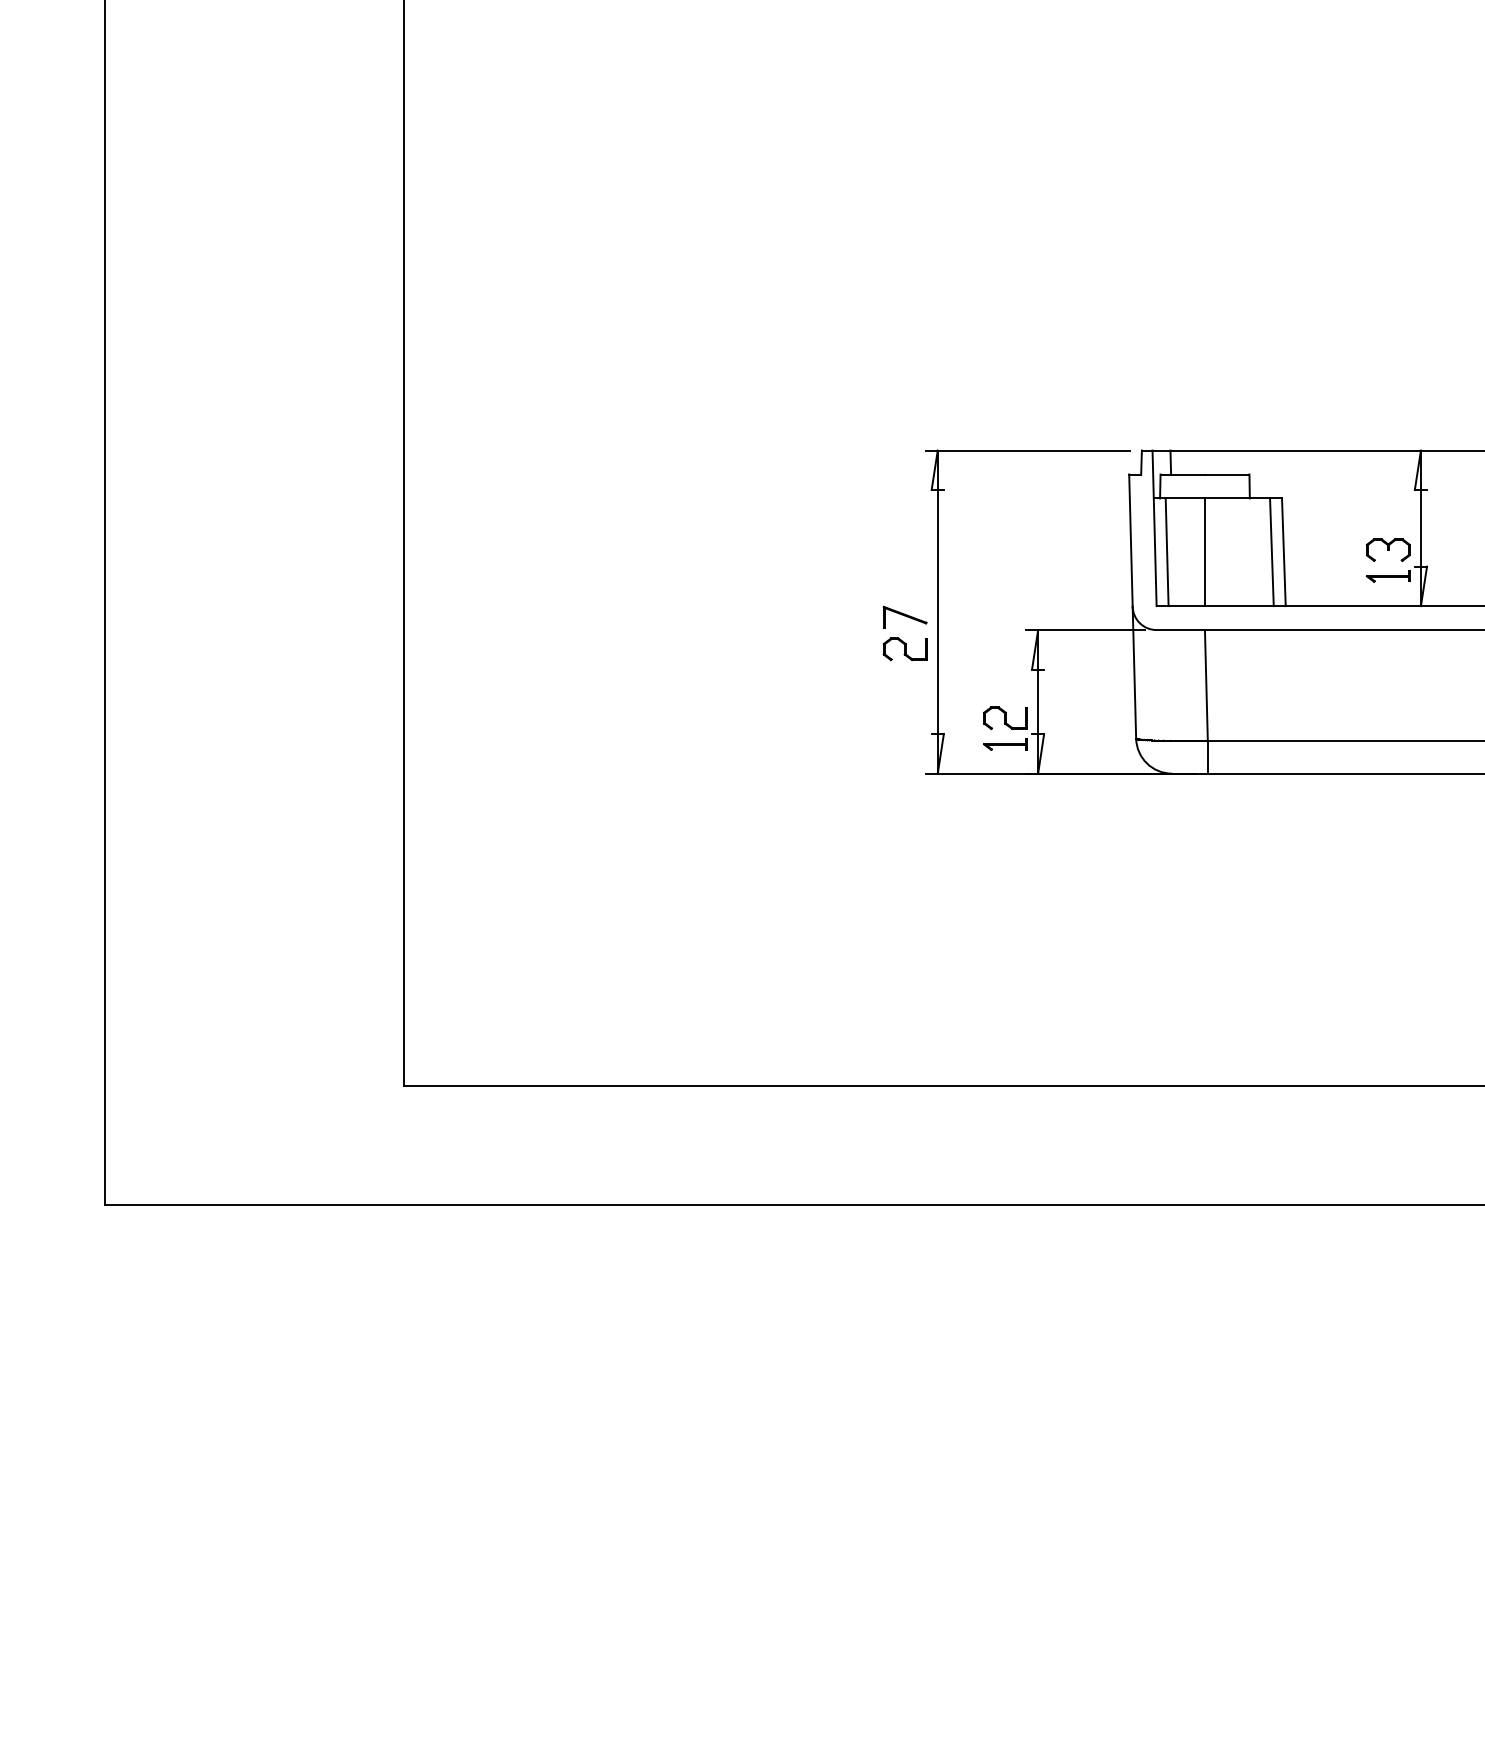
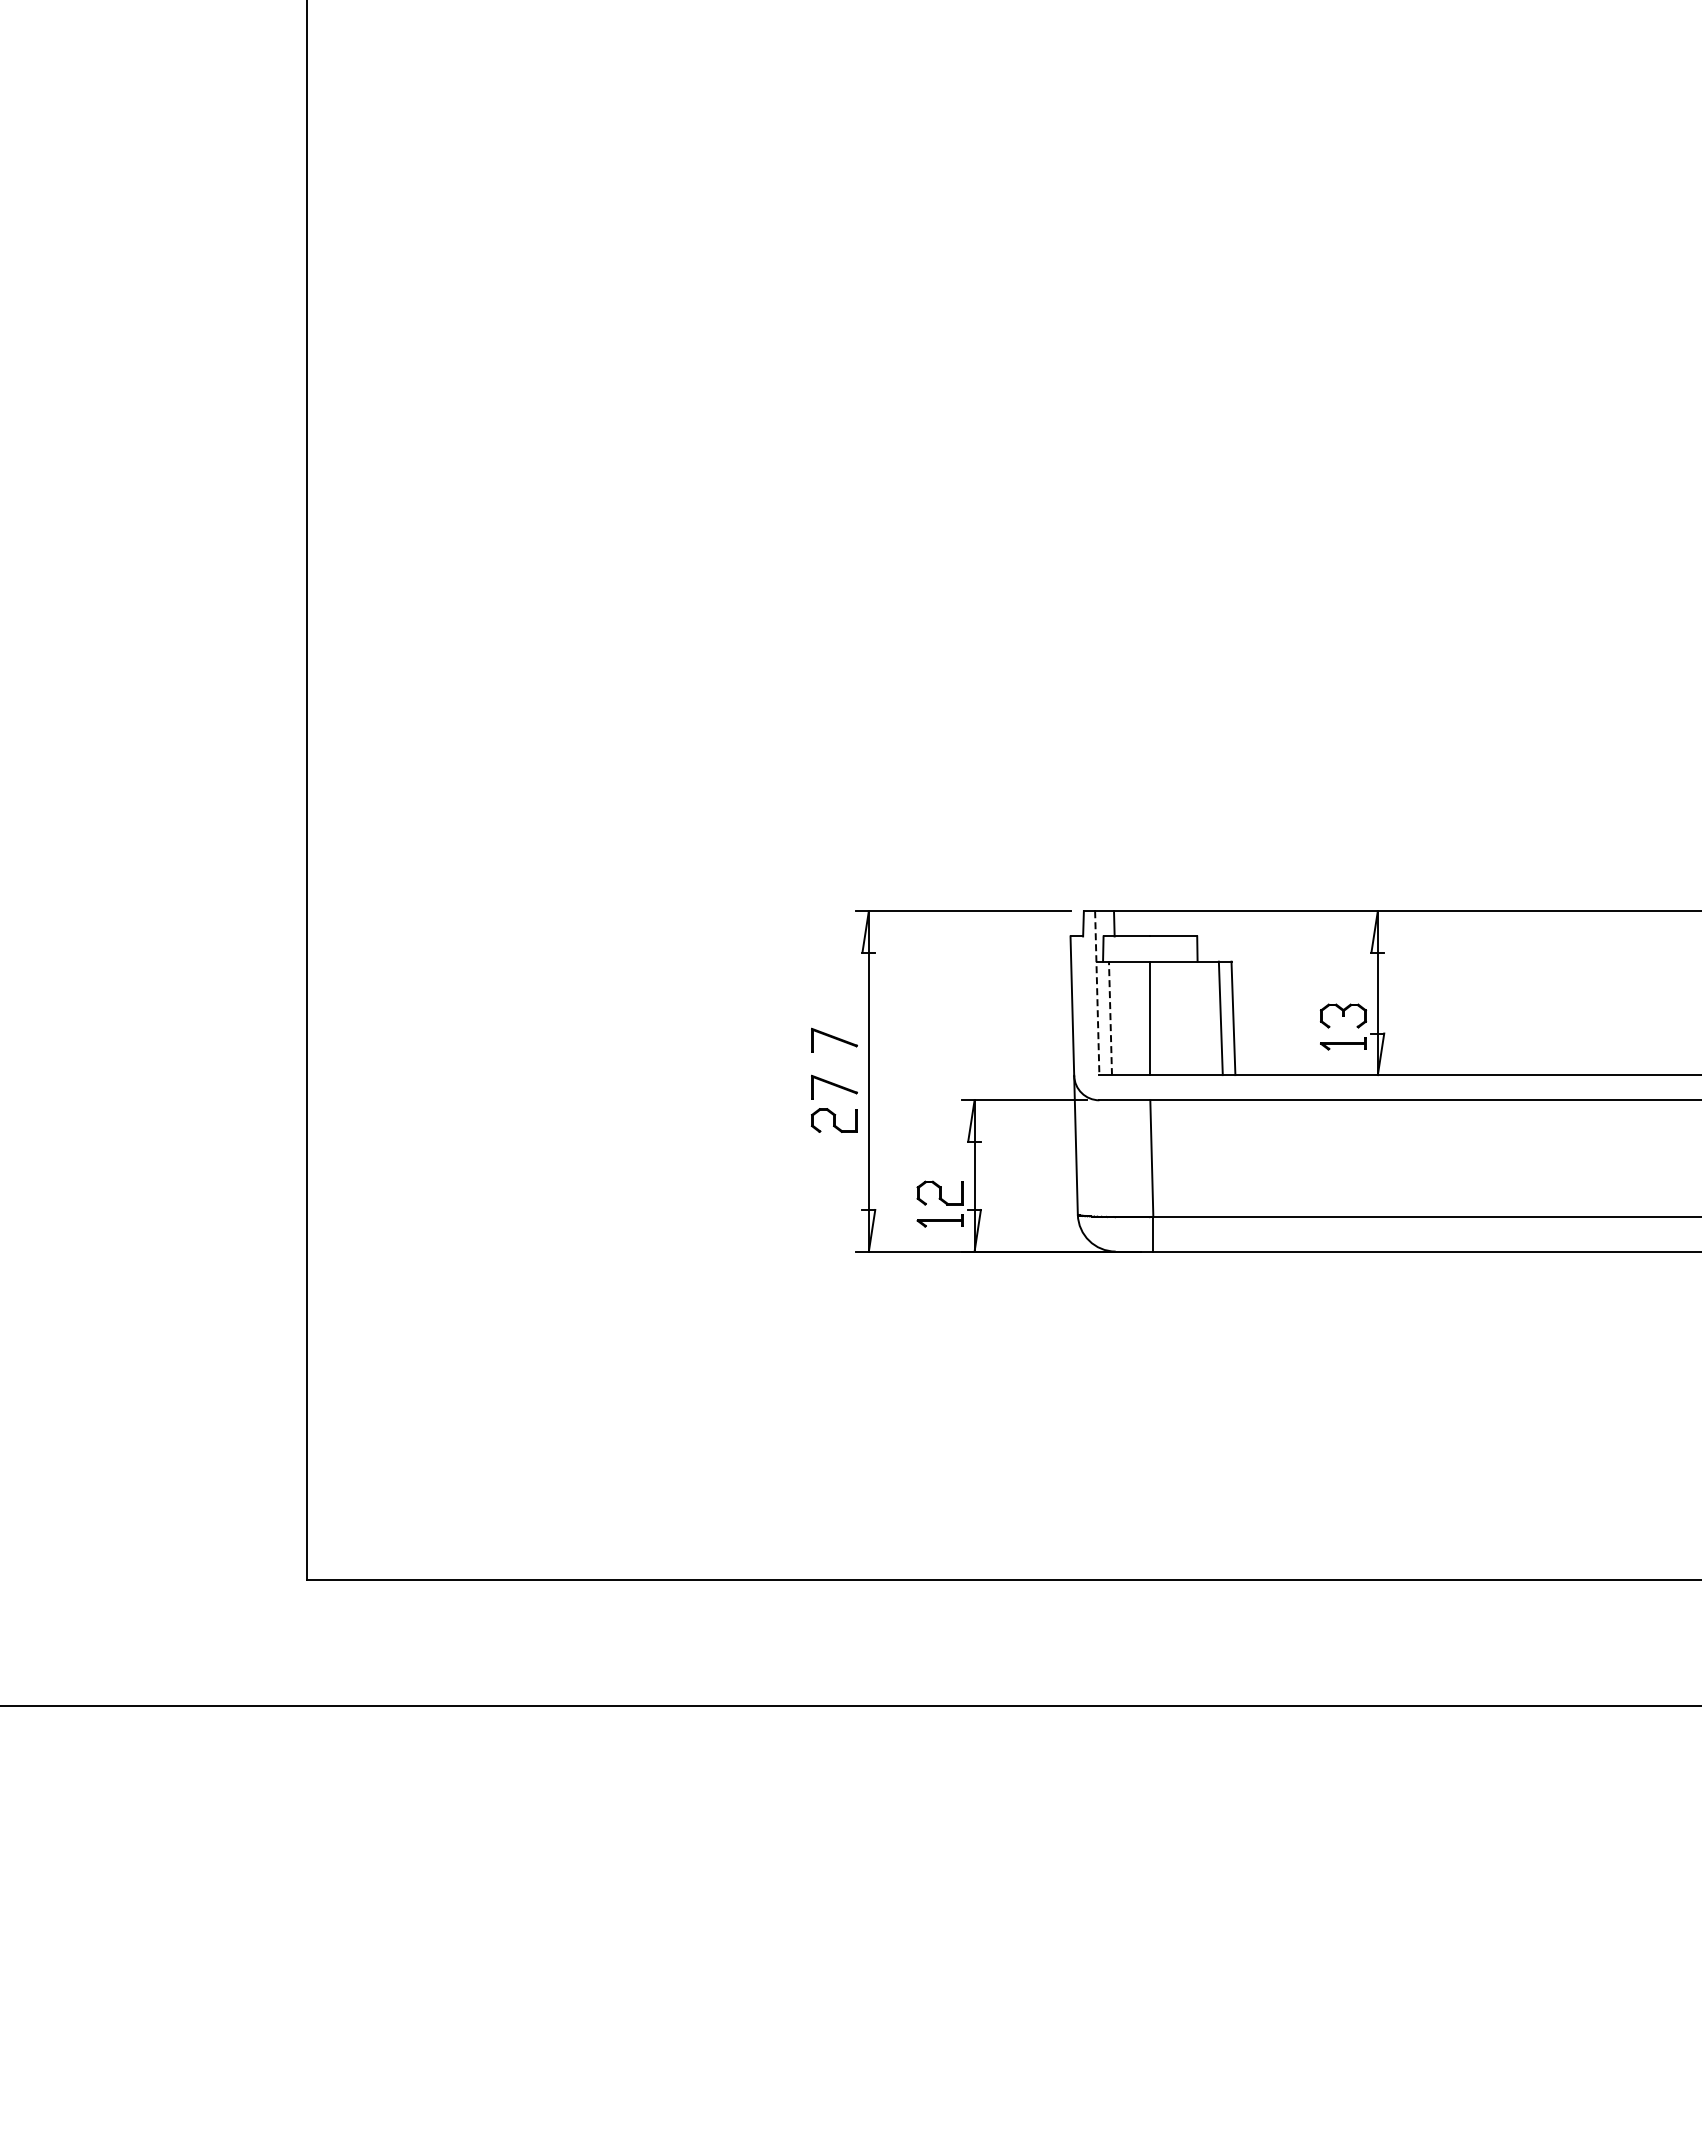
line: (1154, 528) -> (1097, 993), solid -> dashed
line: (1167, 552) -> (1110, 1018), solid -> dashed
part: (905, 572) -> (834, 1039), added

